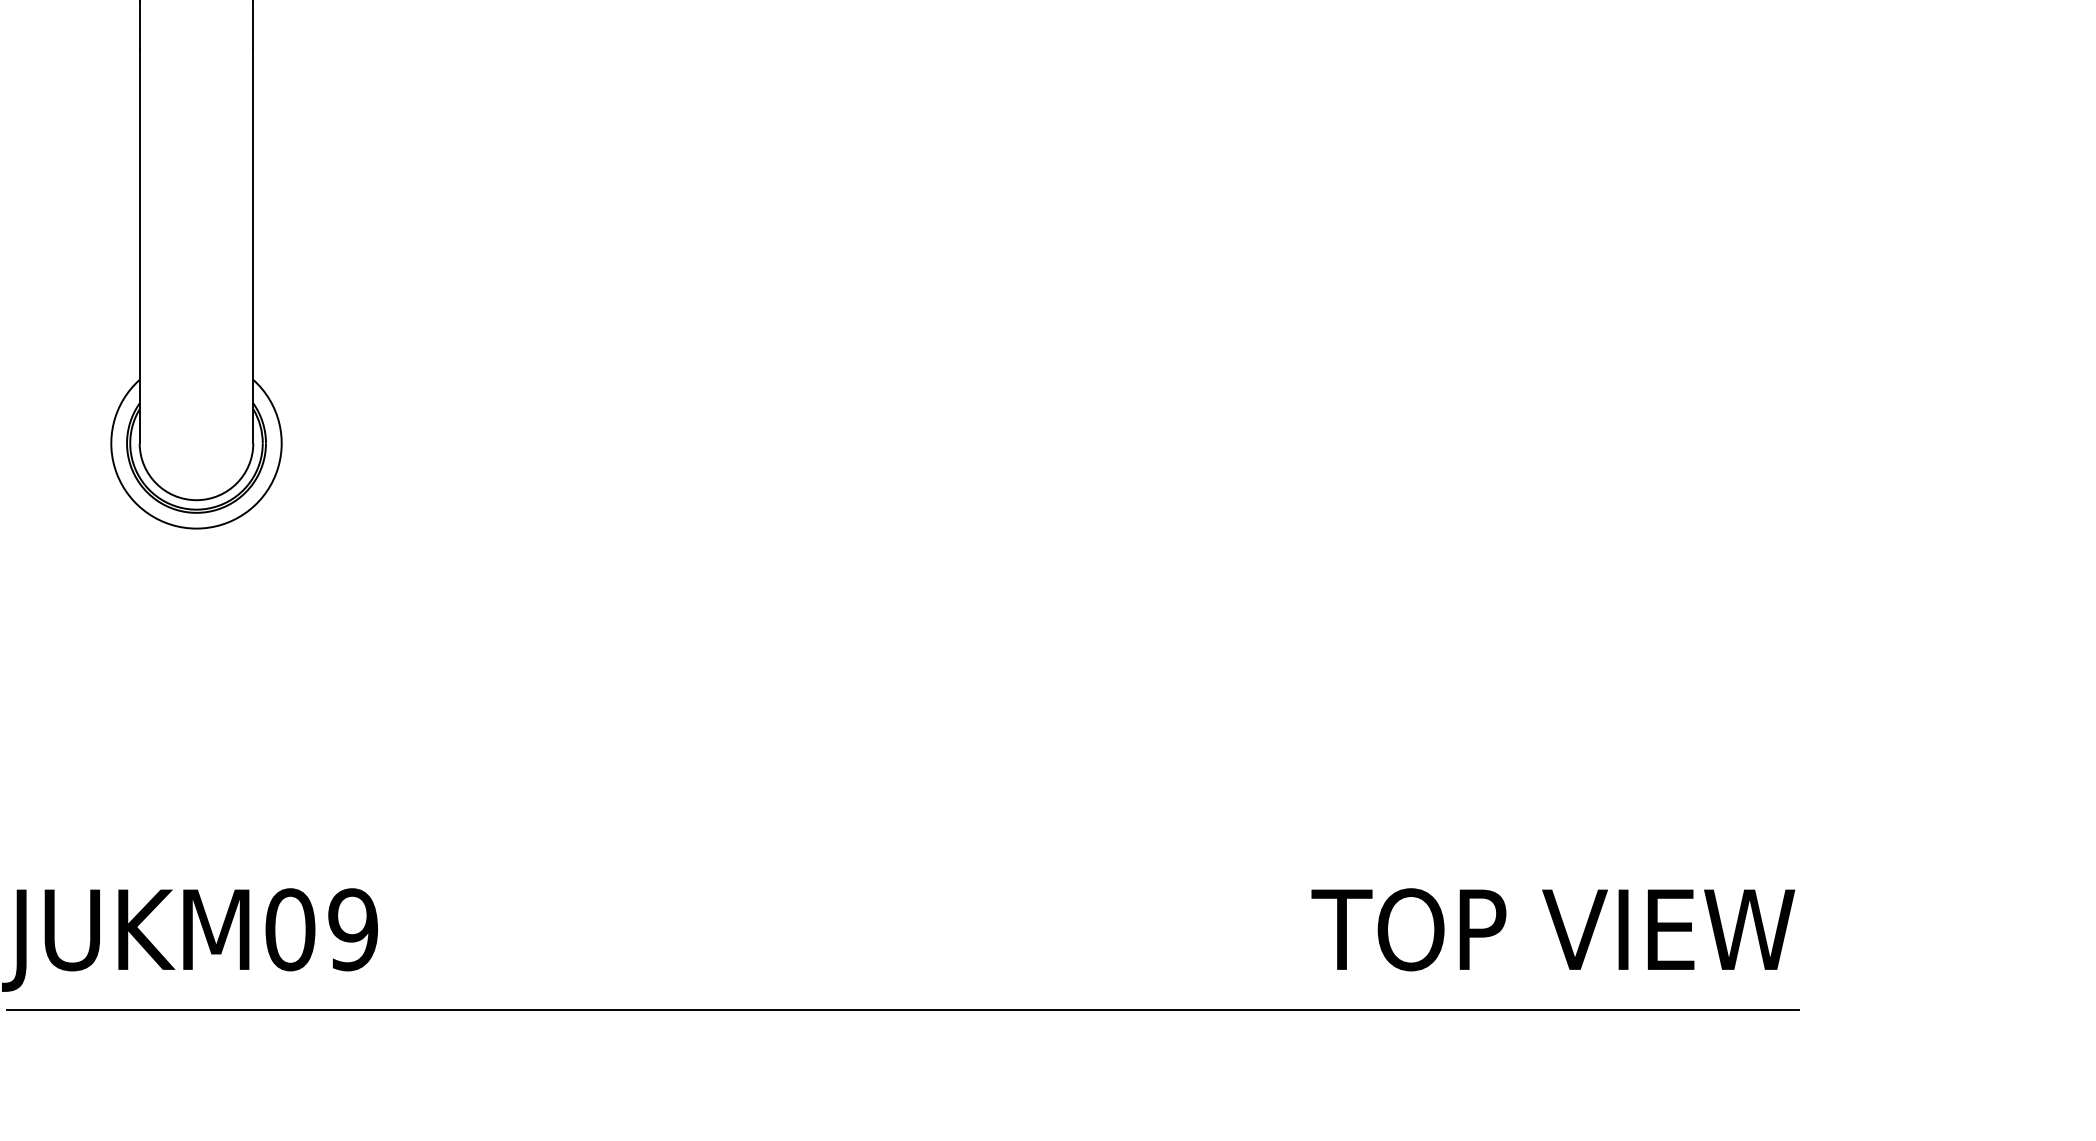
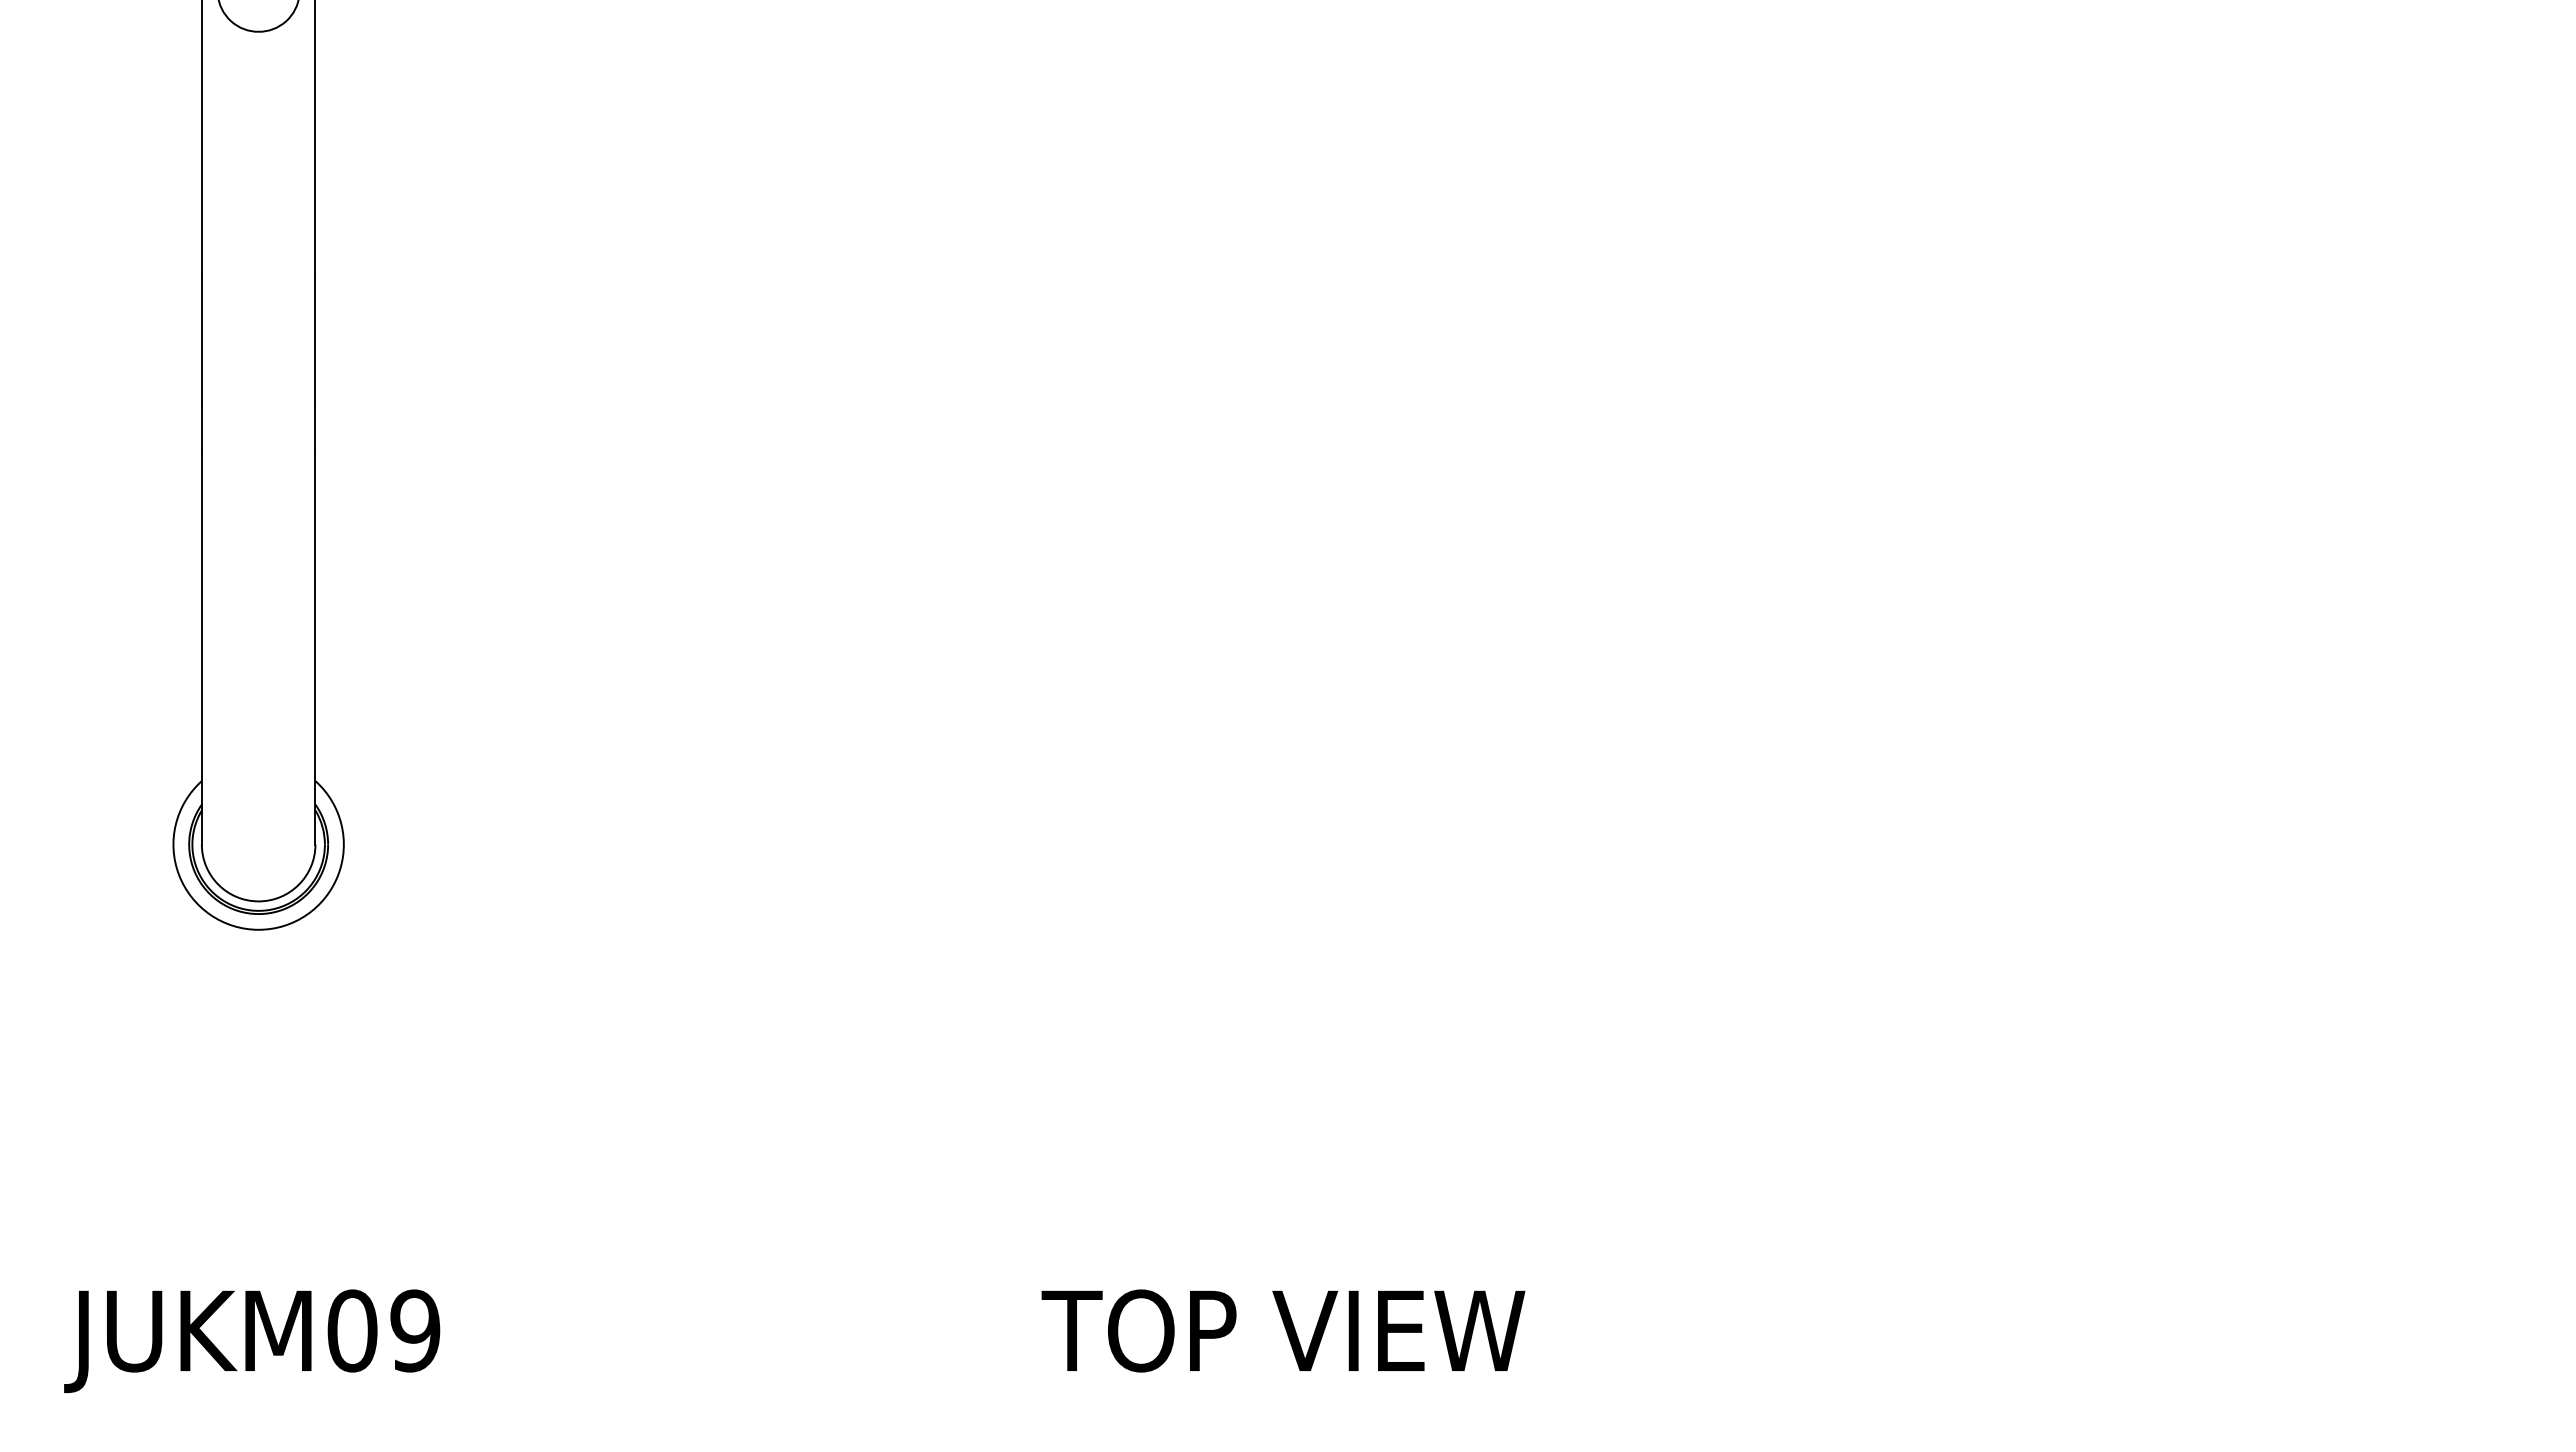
text: (1553, 929) -> (1283, 1330), moved
line: (902, 1010) -> (964, 1411), removed

